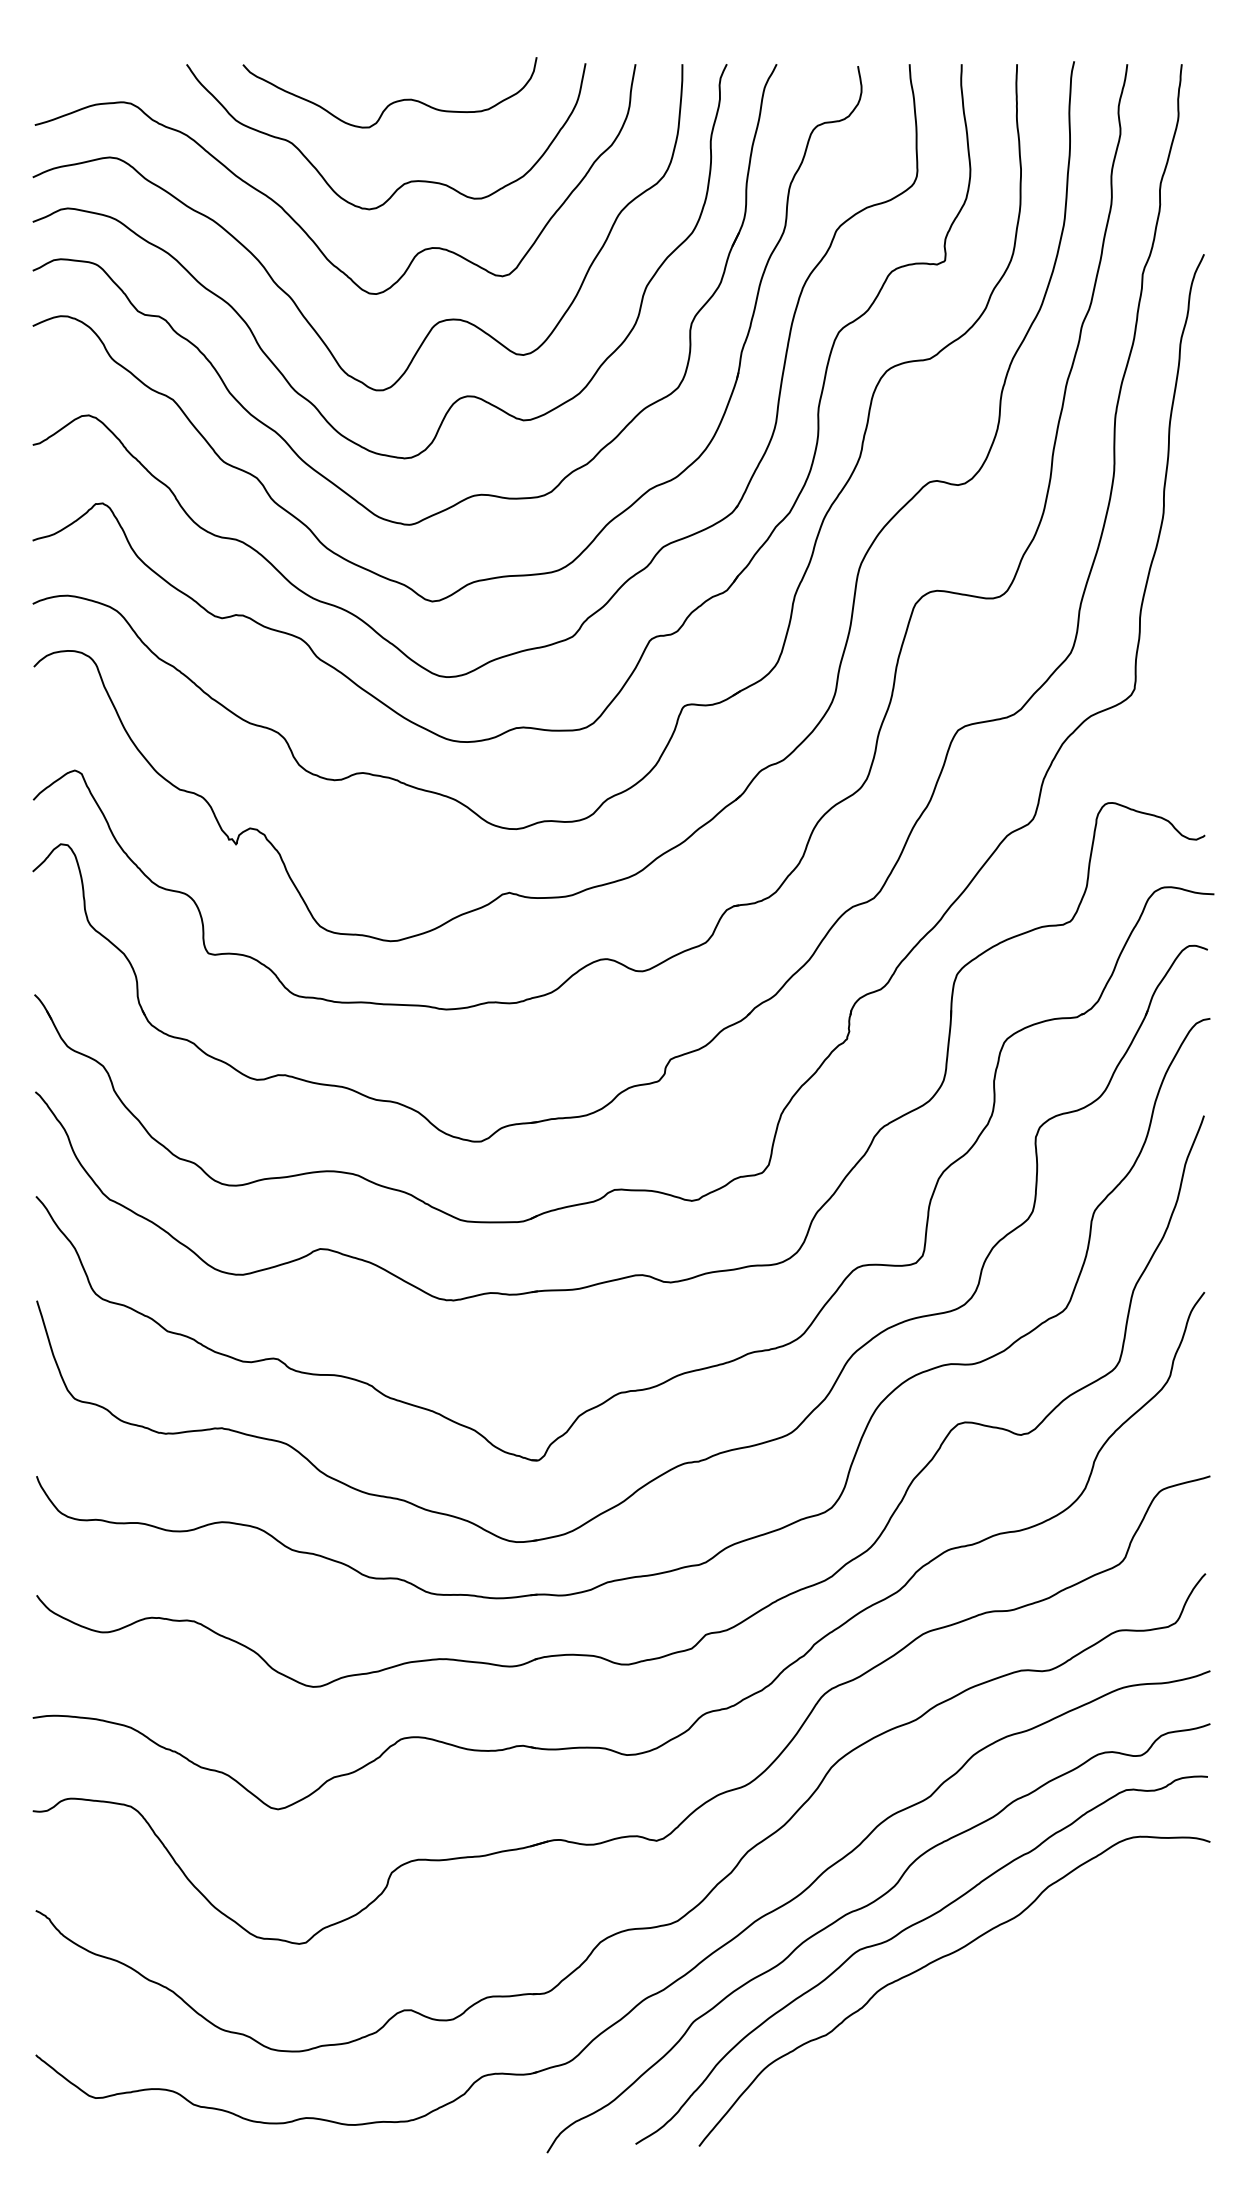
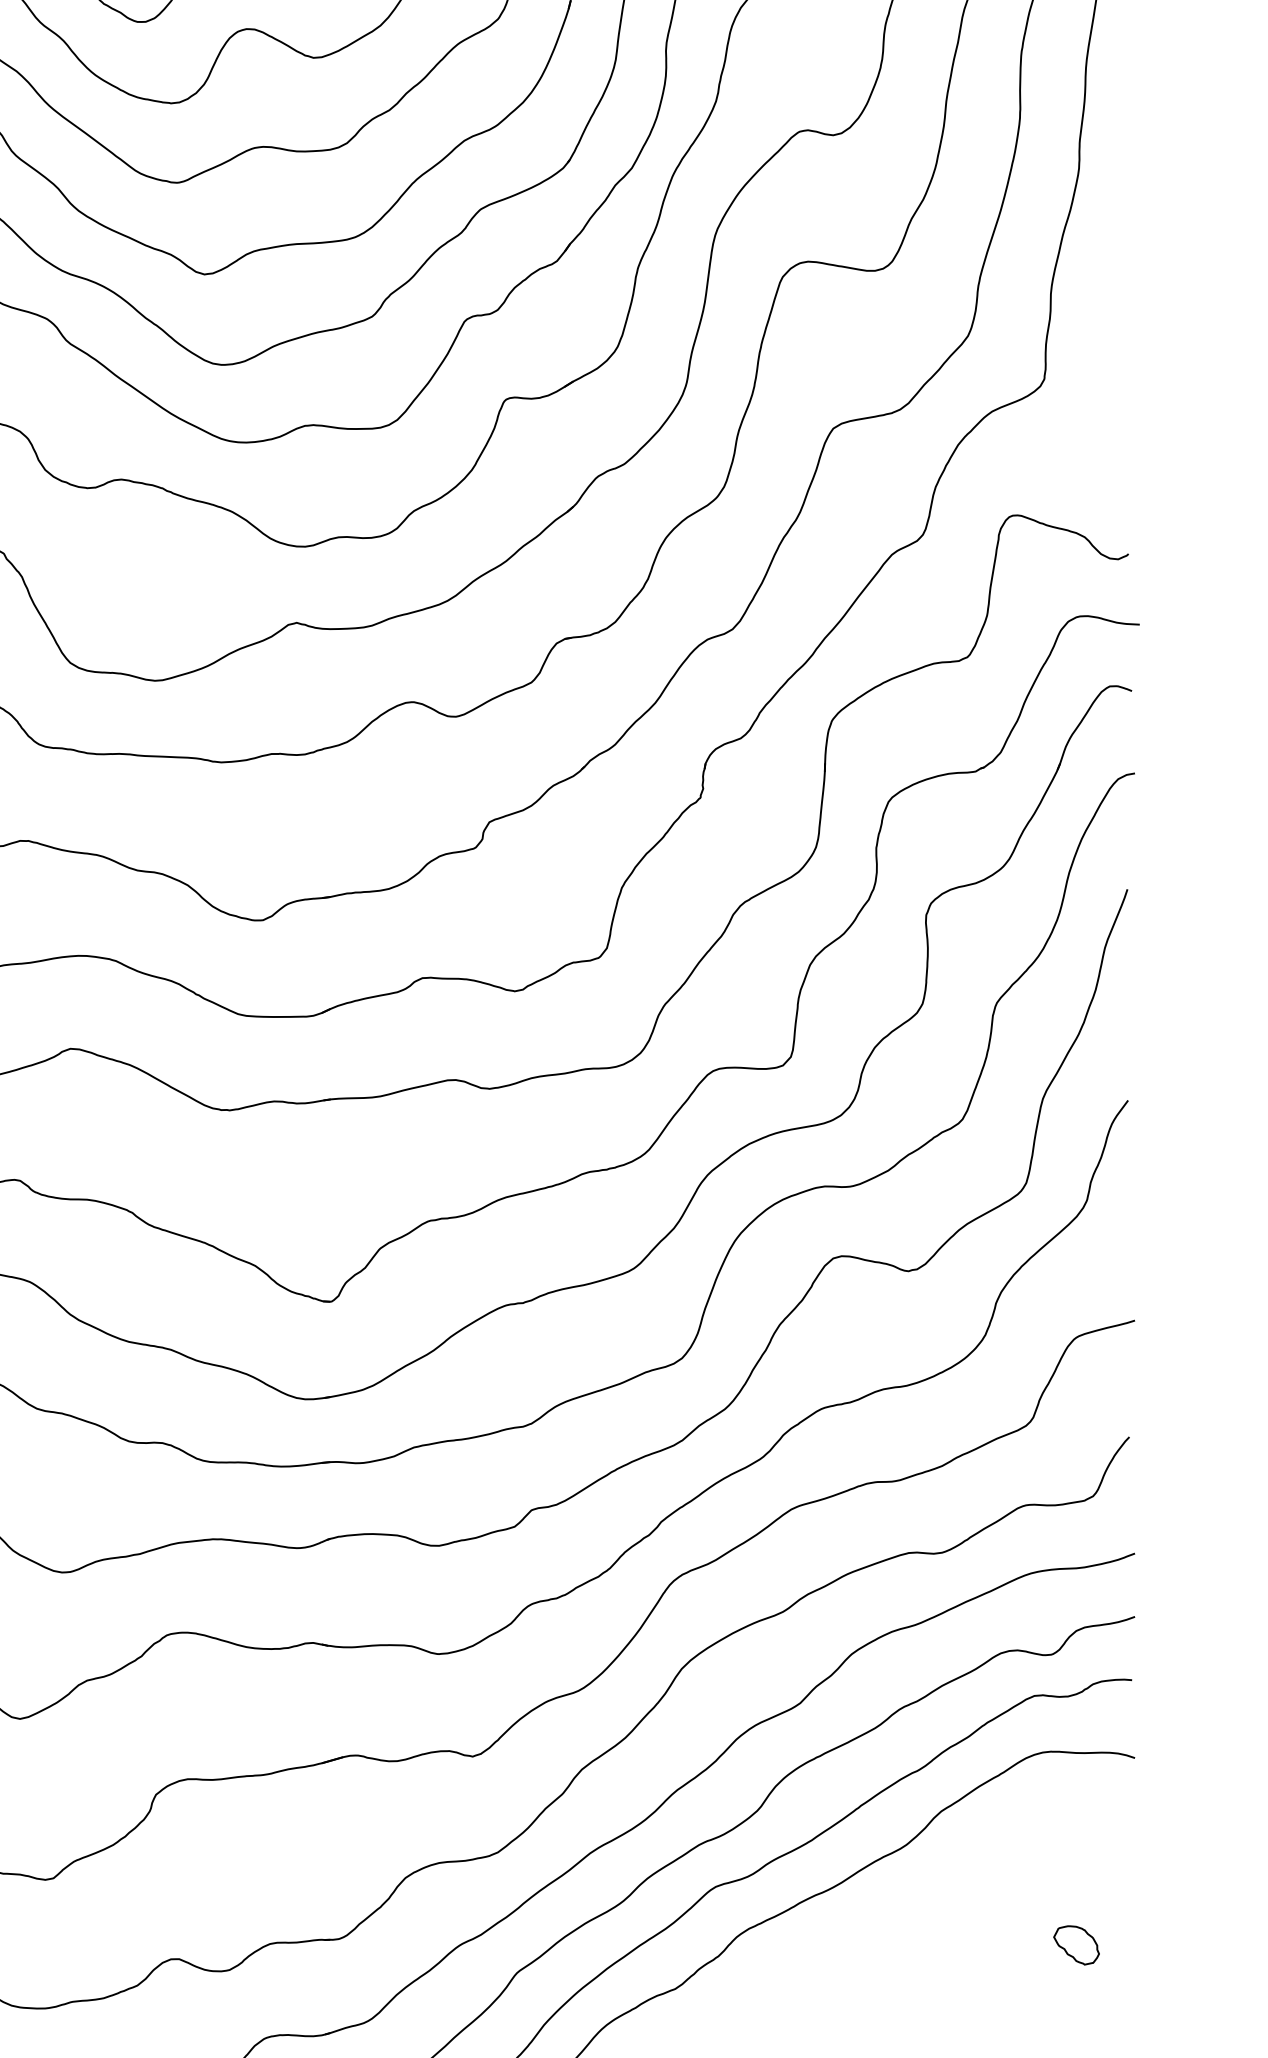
part: (1161, 1998) -> (1076, 1945), added

